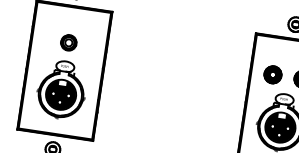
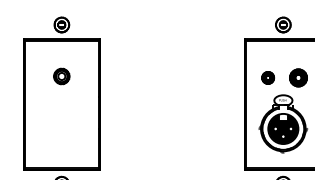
part: (272, 74) -> (267, 77), size x0.7
part: (61, 89) -> (61, 123), removed

